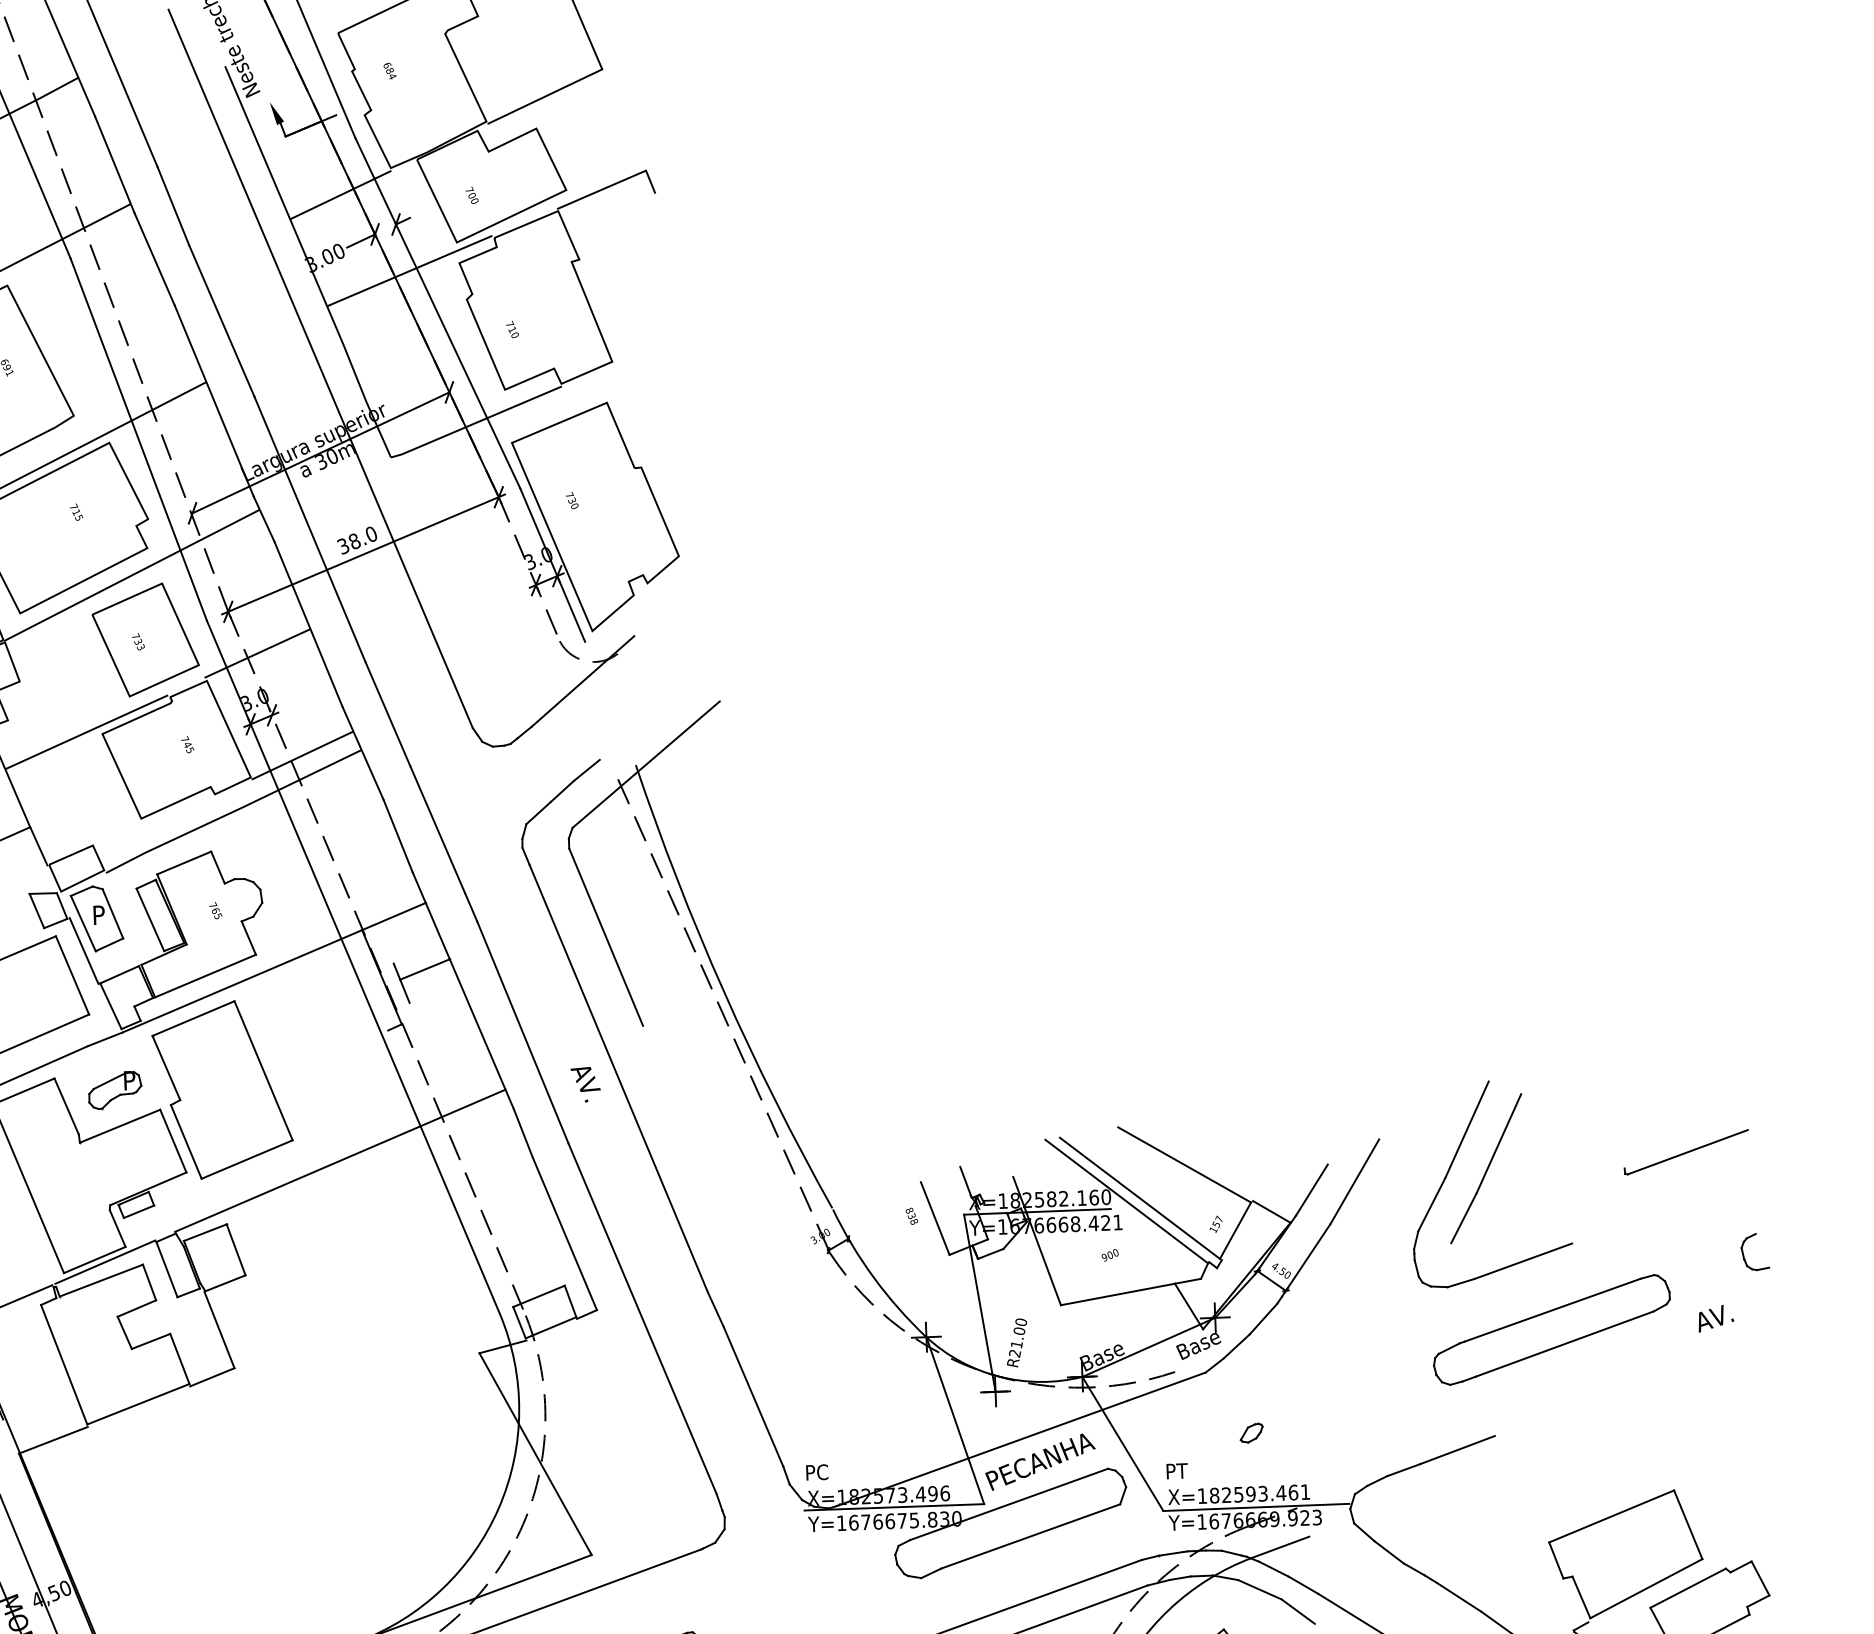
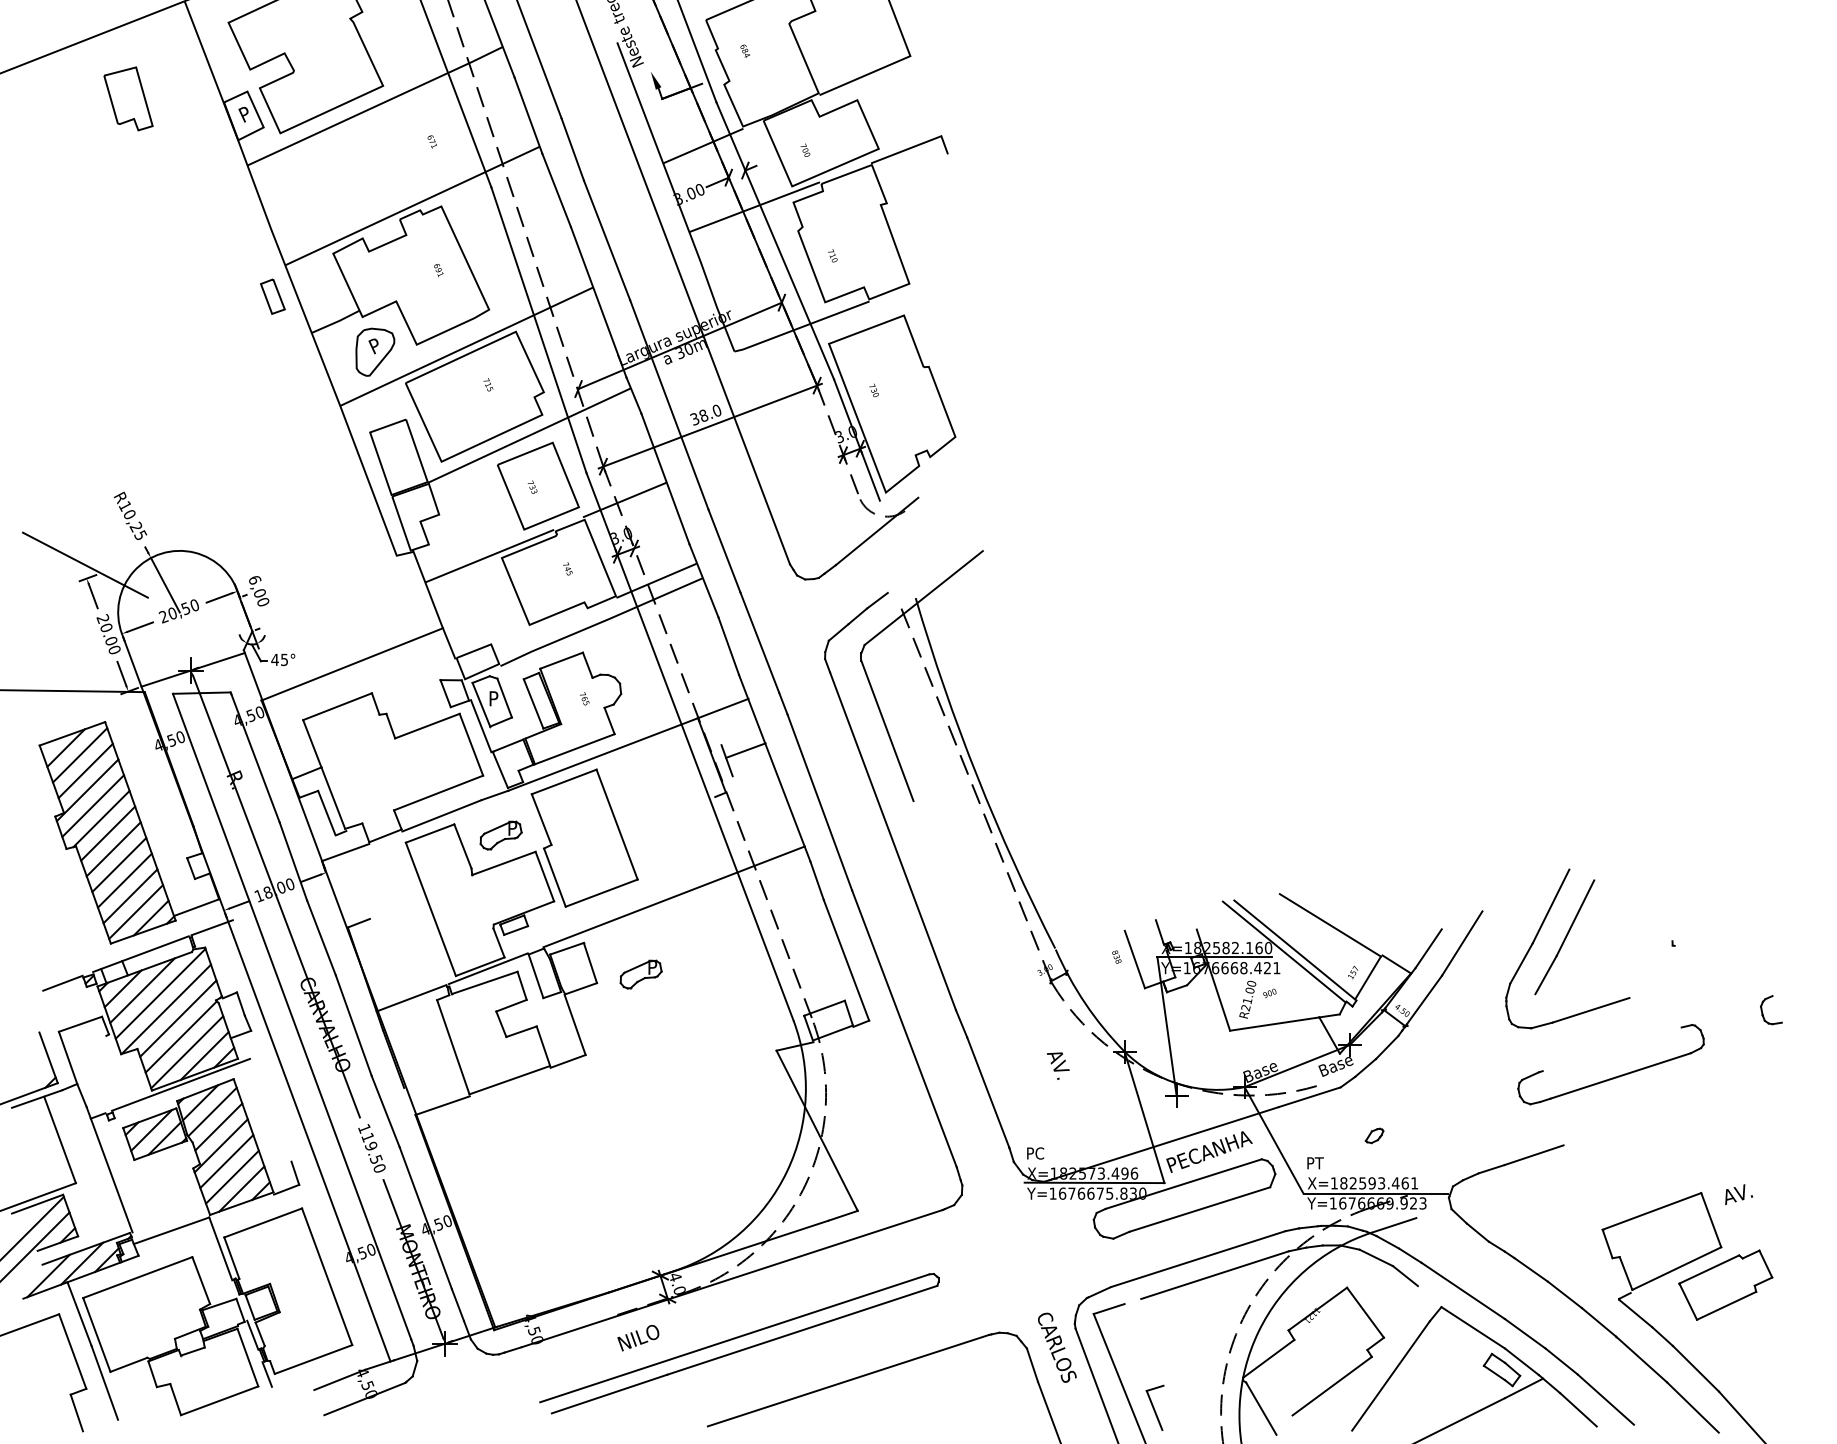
text: (584, 1084) -> (1057, 1065), moved
line: (1687, 1152) -> (1721, 930), removed
part: (300, 1262) -> (640, 974), added
line: (1551, 1310) -> (1611, 1049), removed
text: (1715, 1318) -> (1738, 1194), moved
text: (1016, 1342) -> (1247, 999), moved

